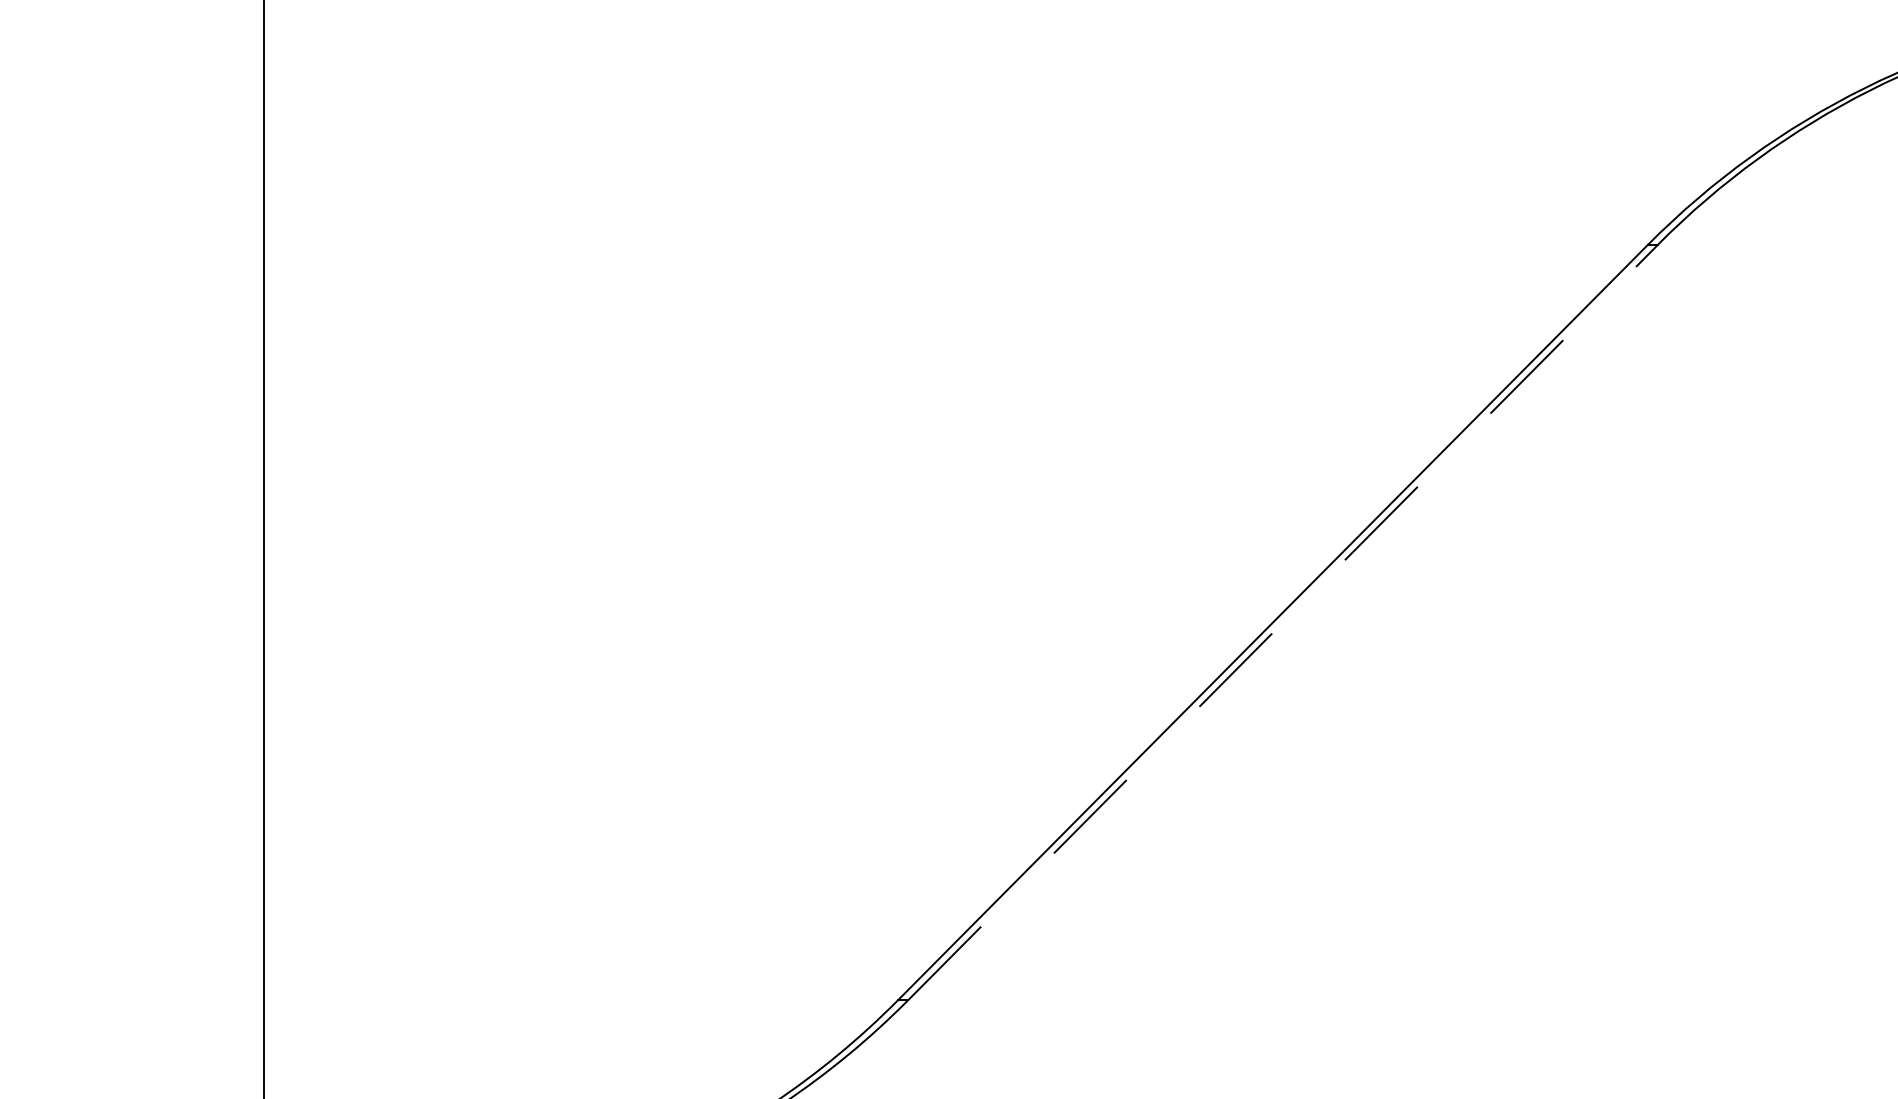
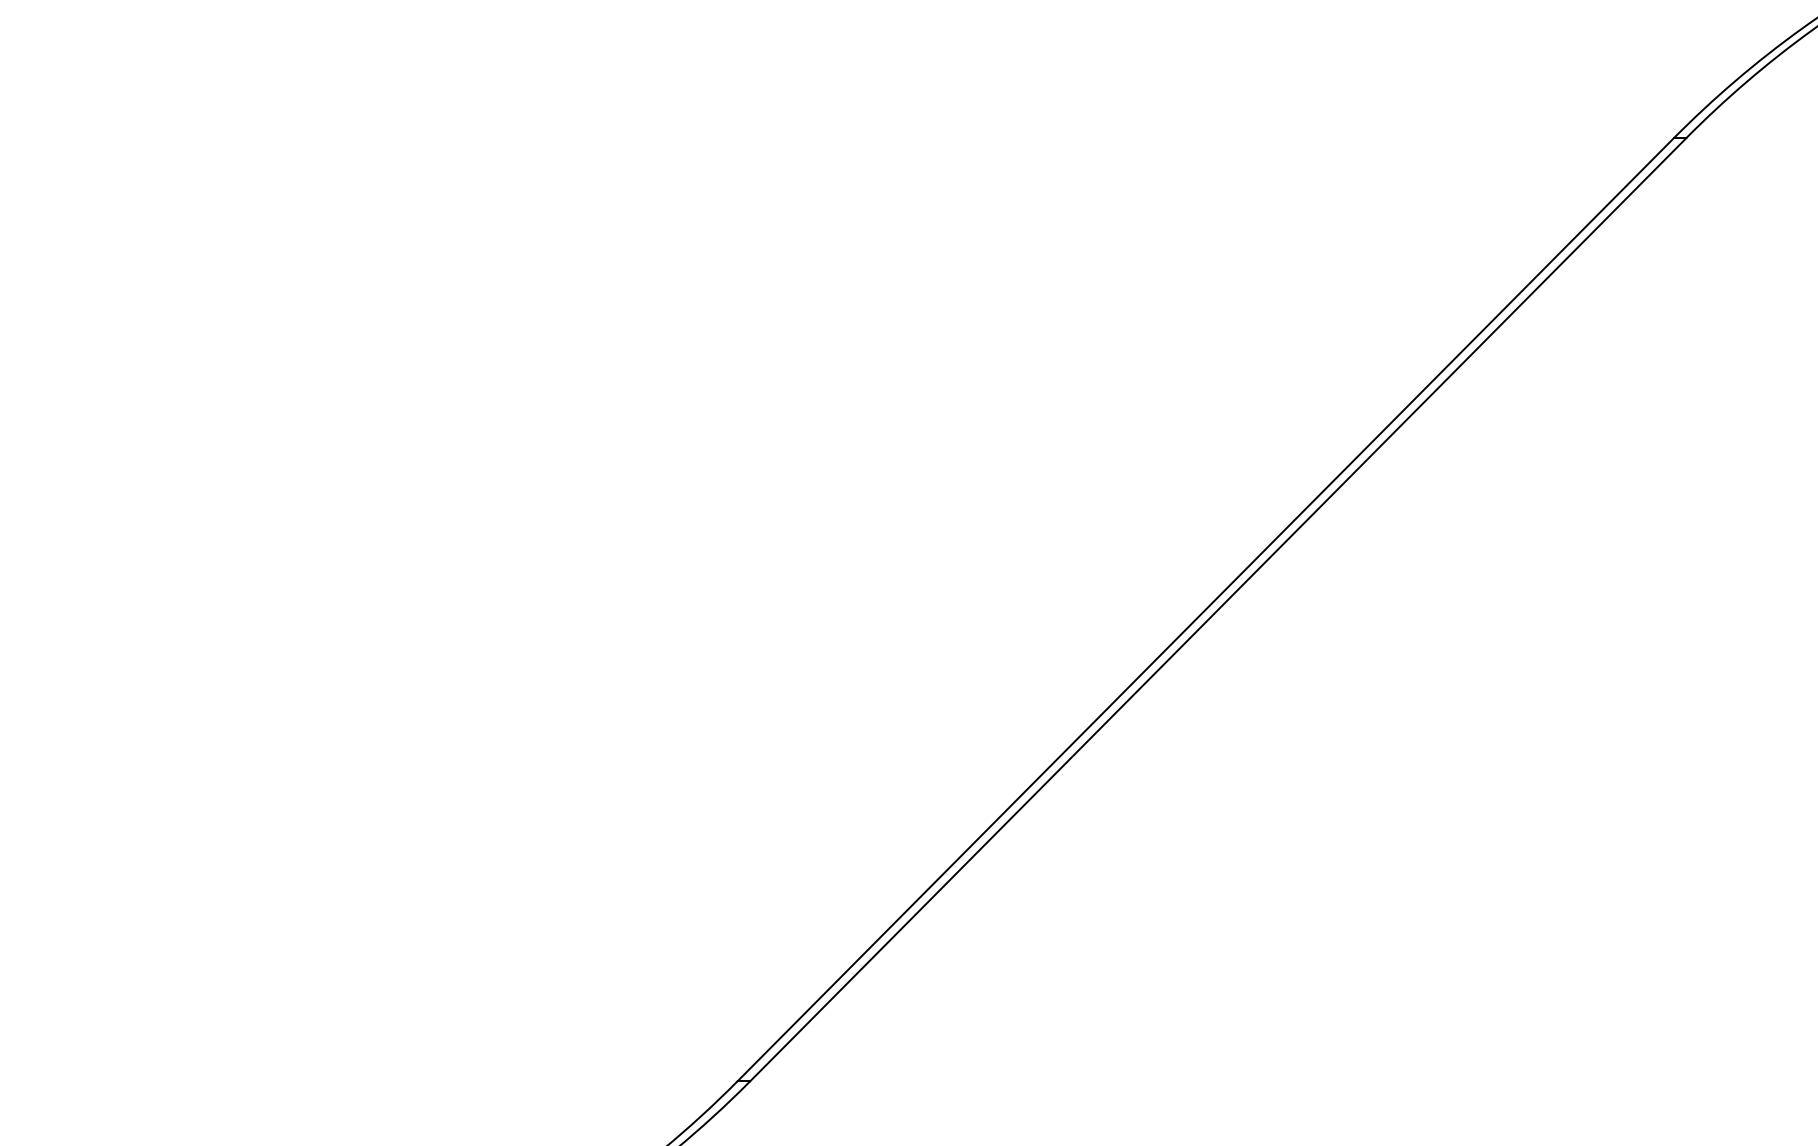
line: (1283, 621) -> (1218, 608), dashed -> solid

